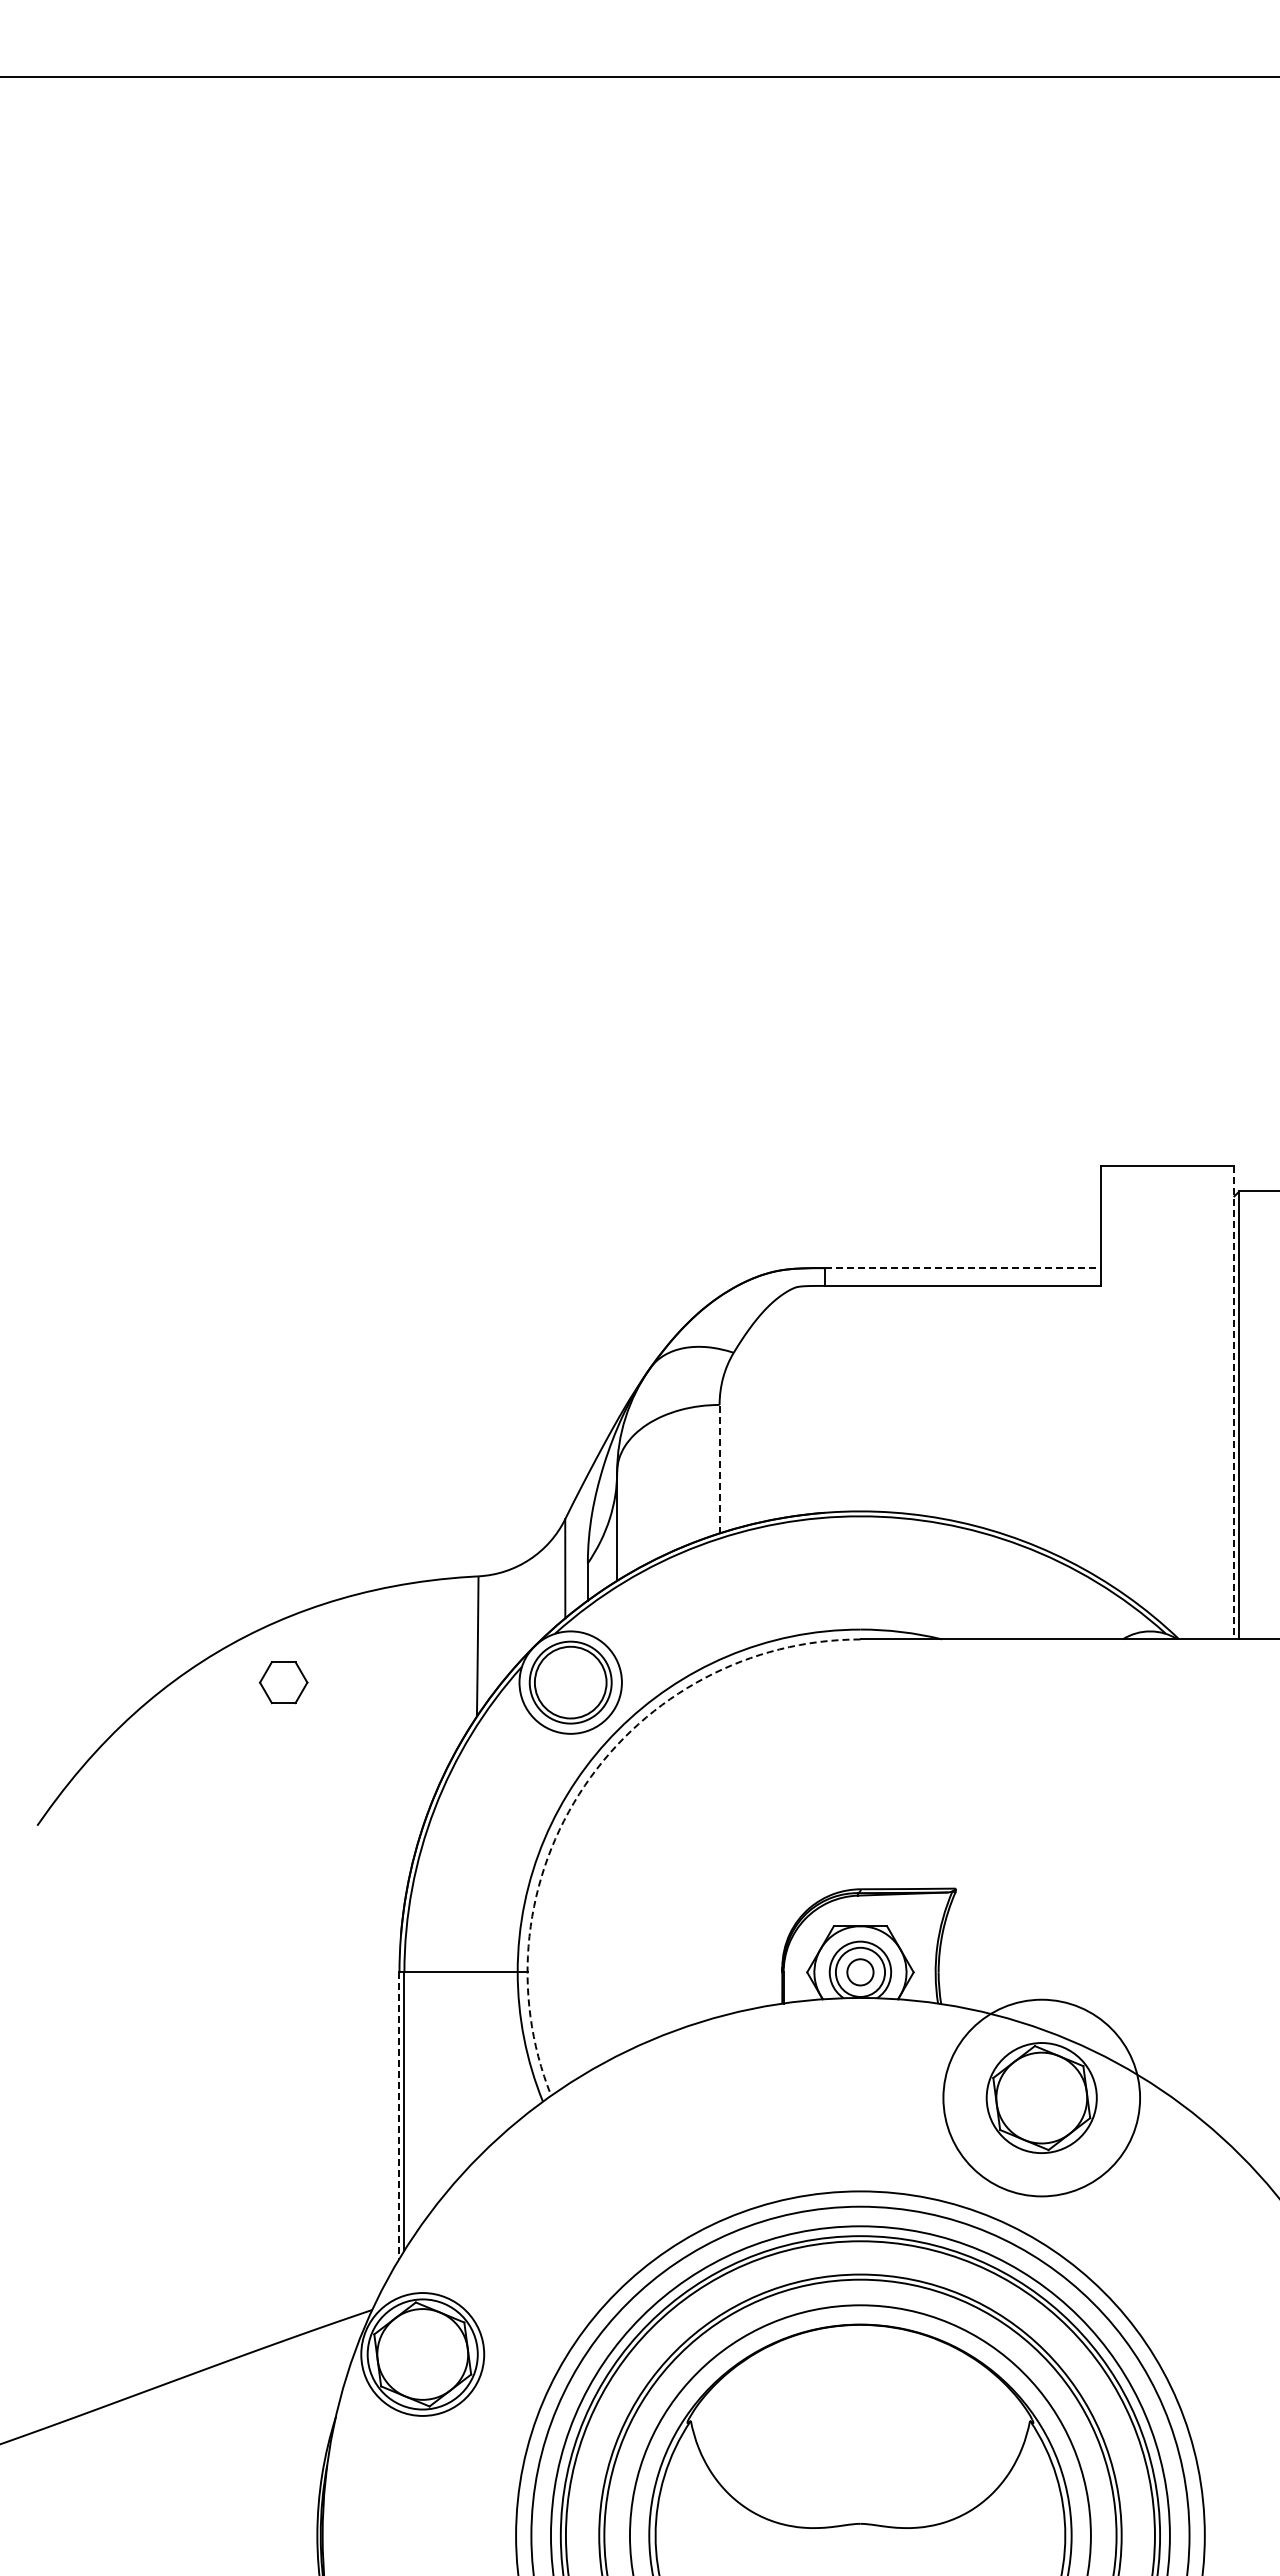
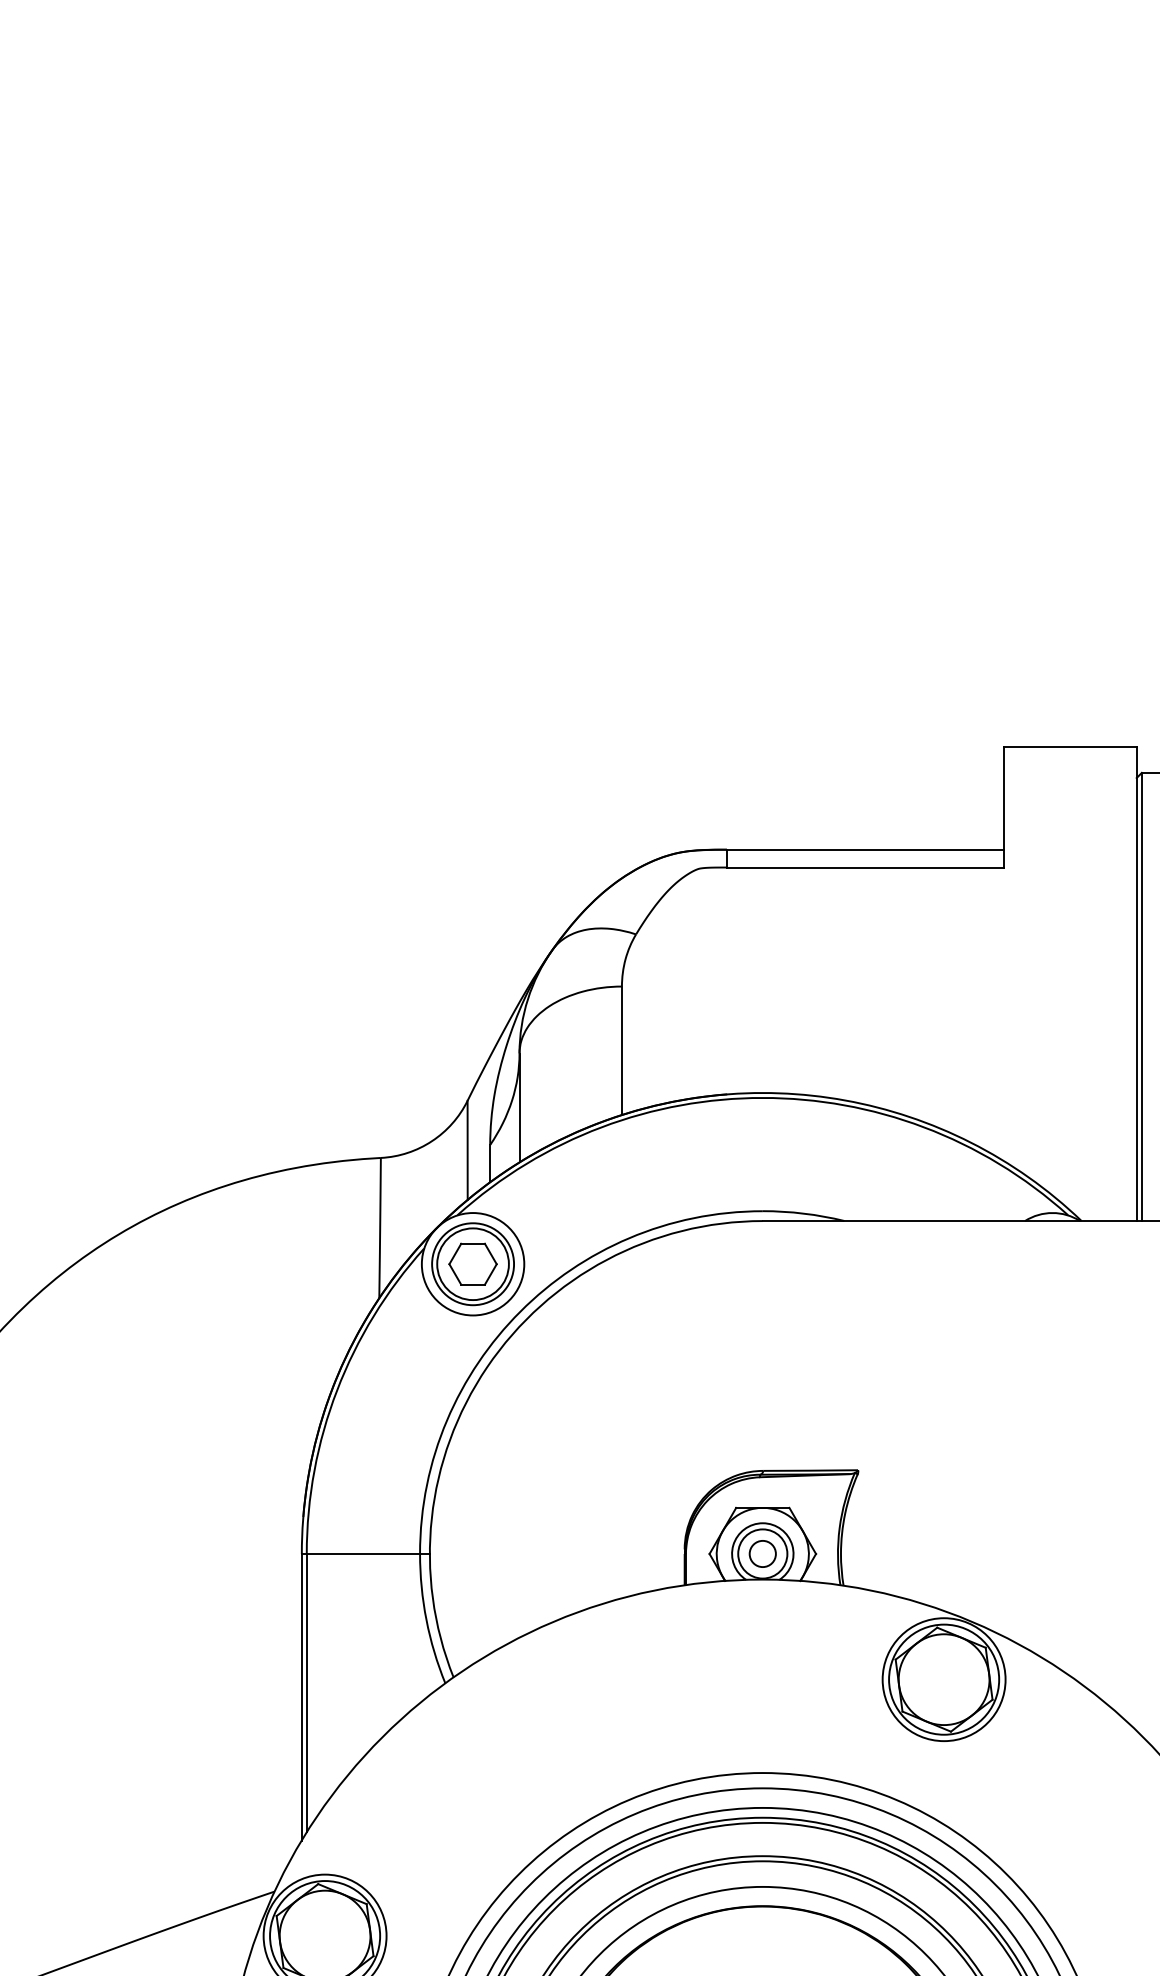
line: (963, 1268) -> (865, 850), dashed -> solid
line: (1234, 1402) -> (1136, 984), dashed -> solid
line: (719, 1468) -> (621, 1050), dashed -> solid
part: (283, 1682) -> (472, 1264), moved
arc: (584, 1785) -> (486, 1367), dashed -> solid
circle: (1041, 2097) -> (943, 1679), size x0.62
line: (399, 2116) -> (301, 1698), dashed -> solid

